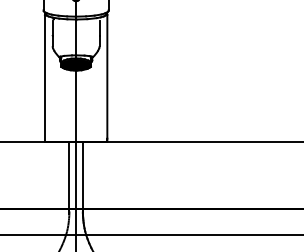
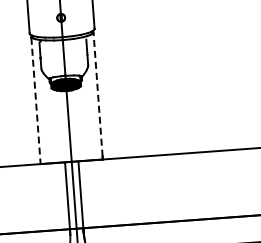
line: (107, 76) -> (98, 94), solid -> dashed
line: (44, 78) -> (35, 101), solid -> dashed

